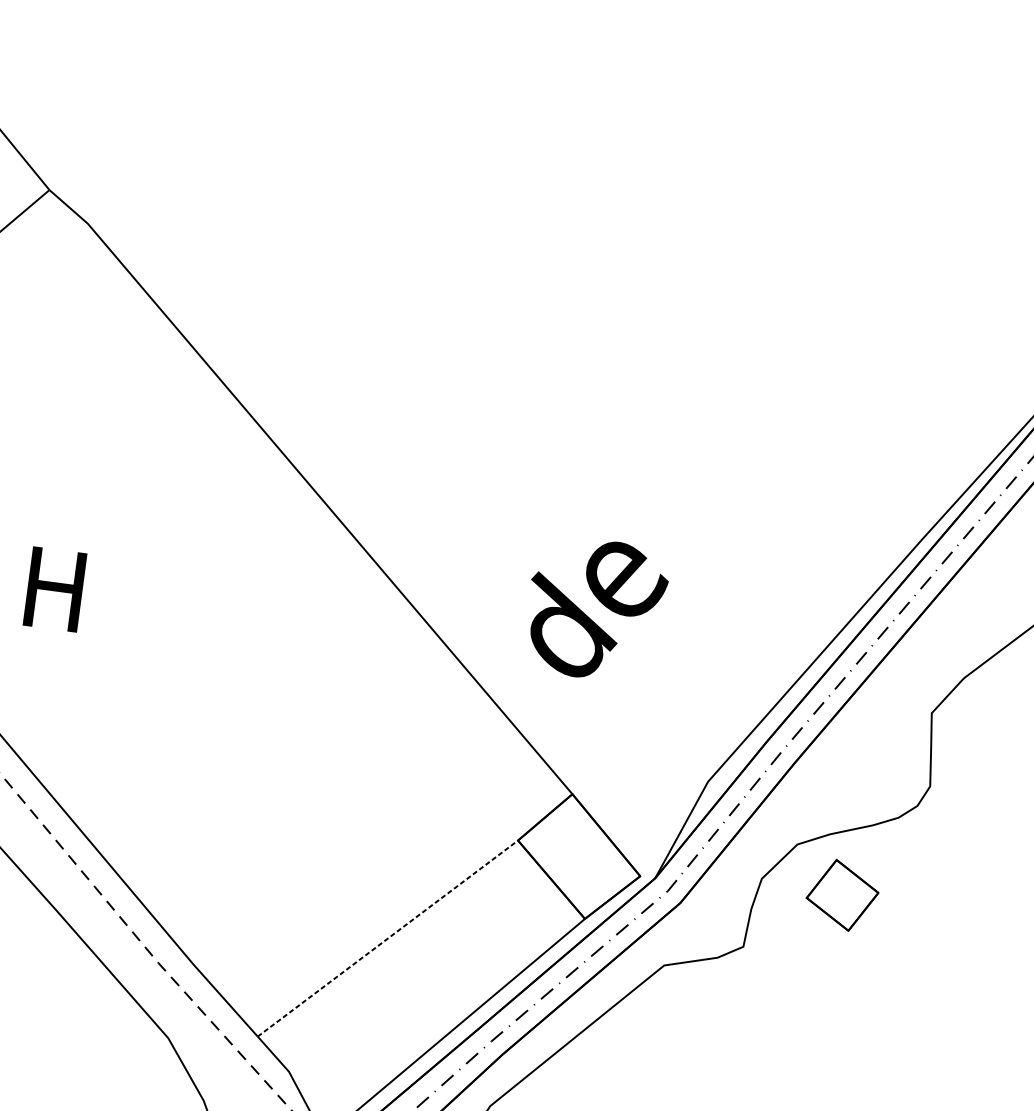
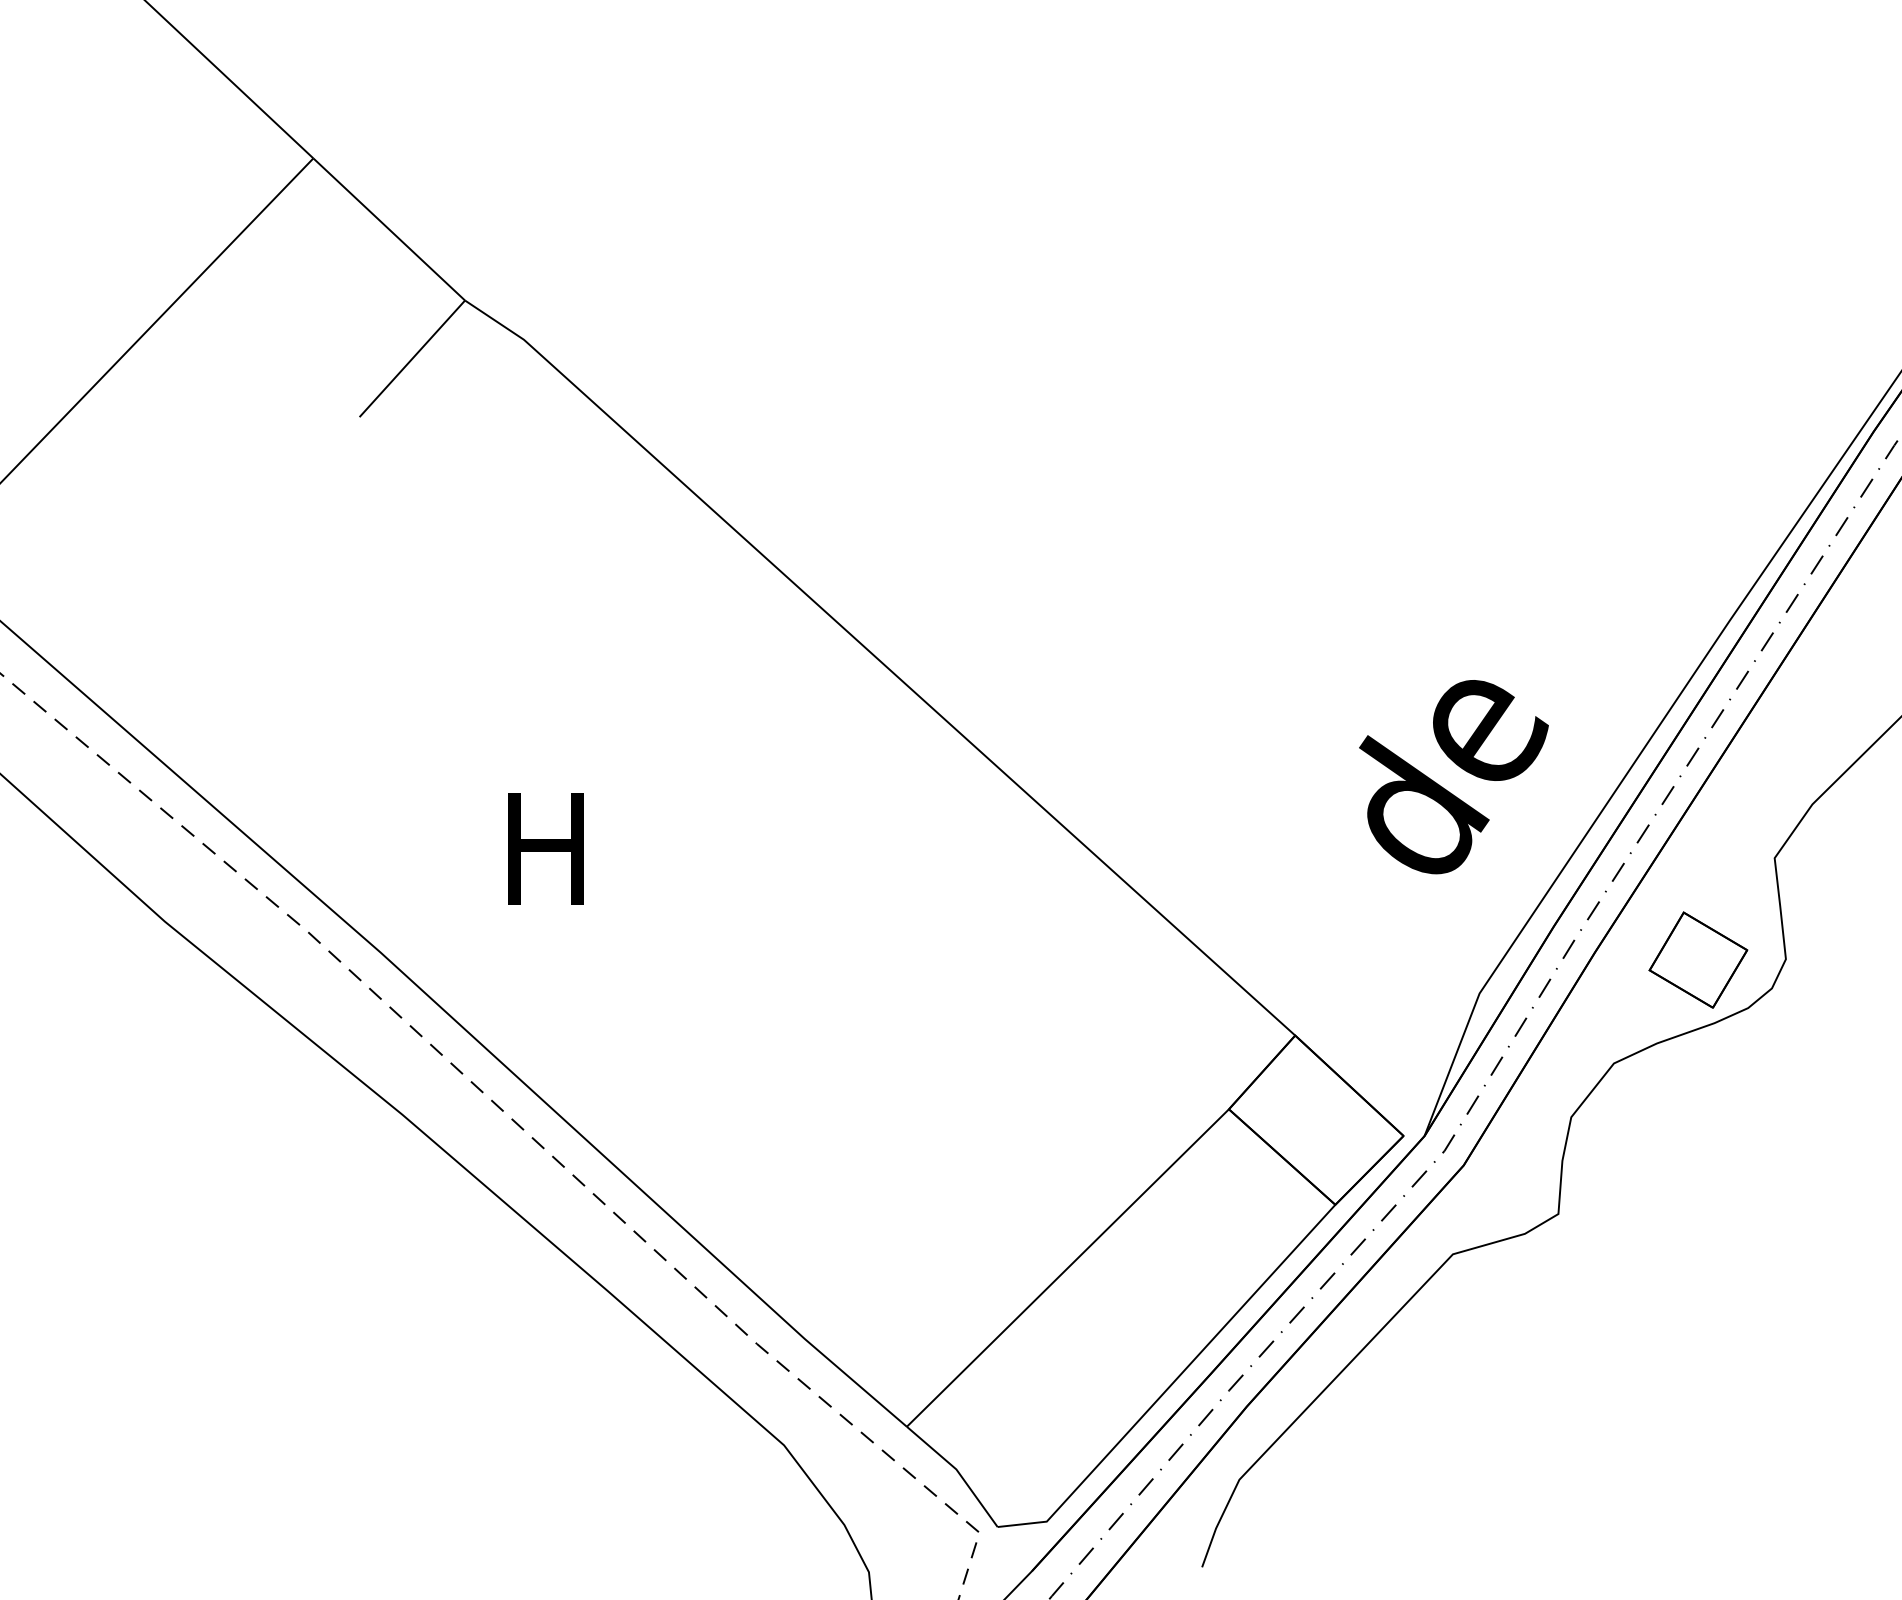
text: (595, 609) -> (1453, 777), moved
part: (842, 894) -> (1698, 959), moved
line: (388, 938) -> (1068, 1267), dashed -> solid

